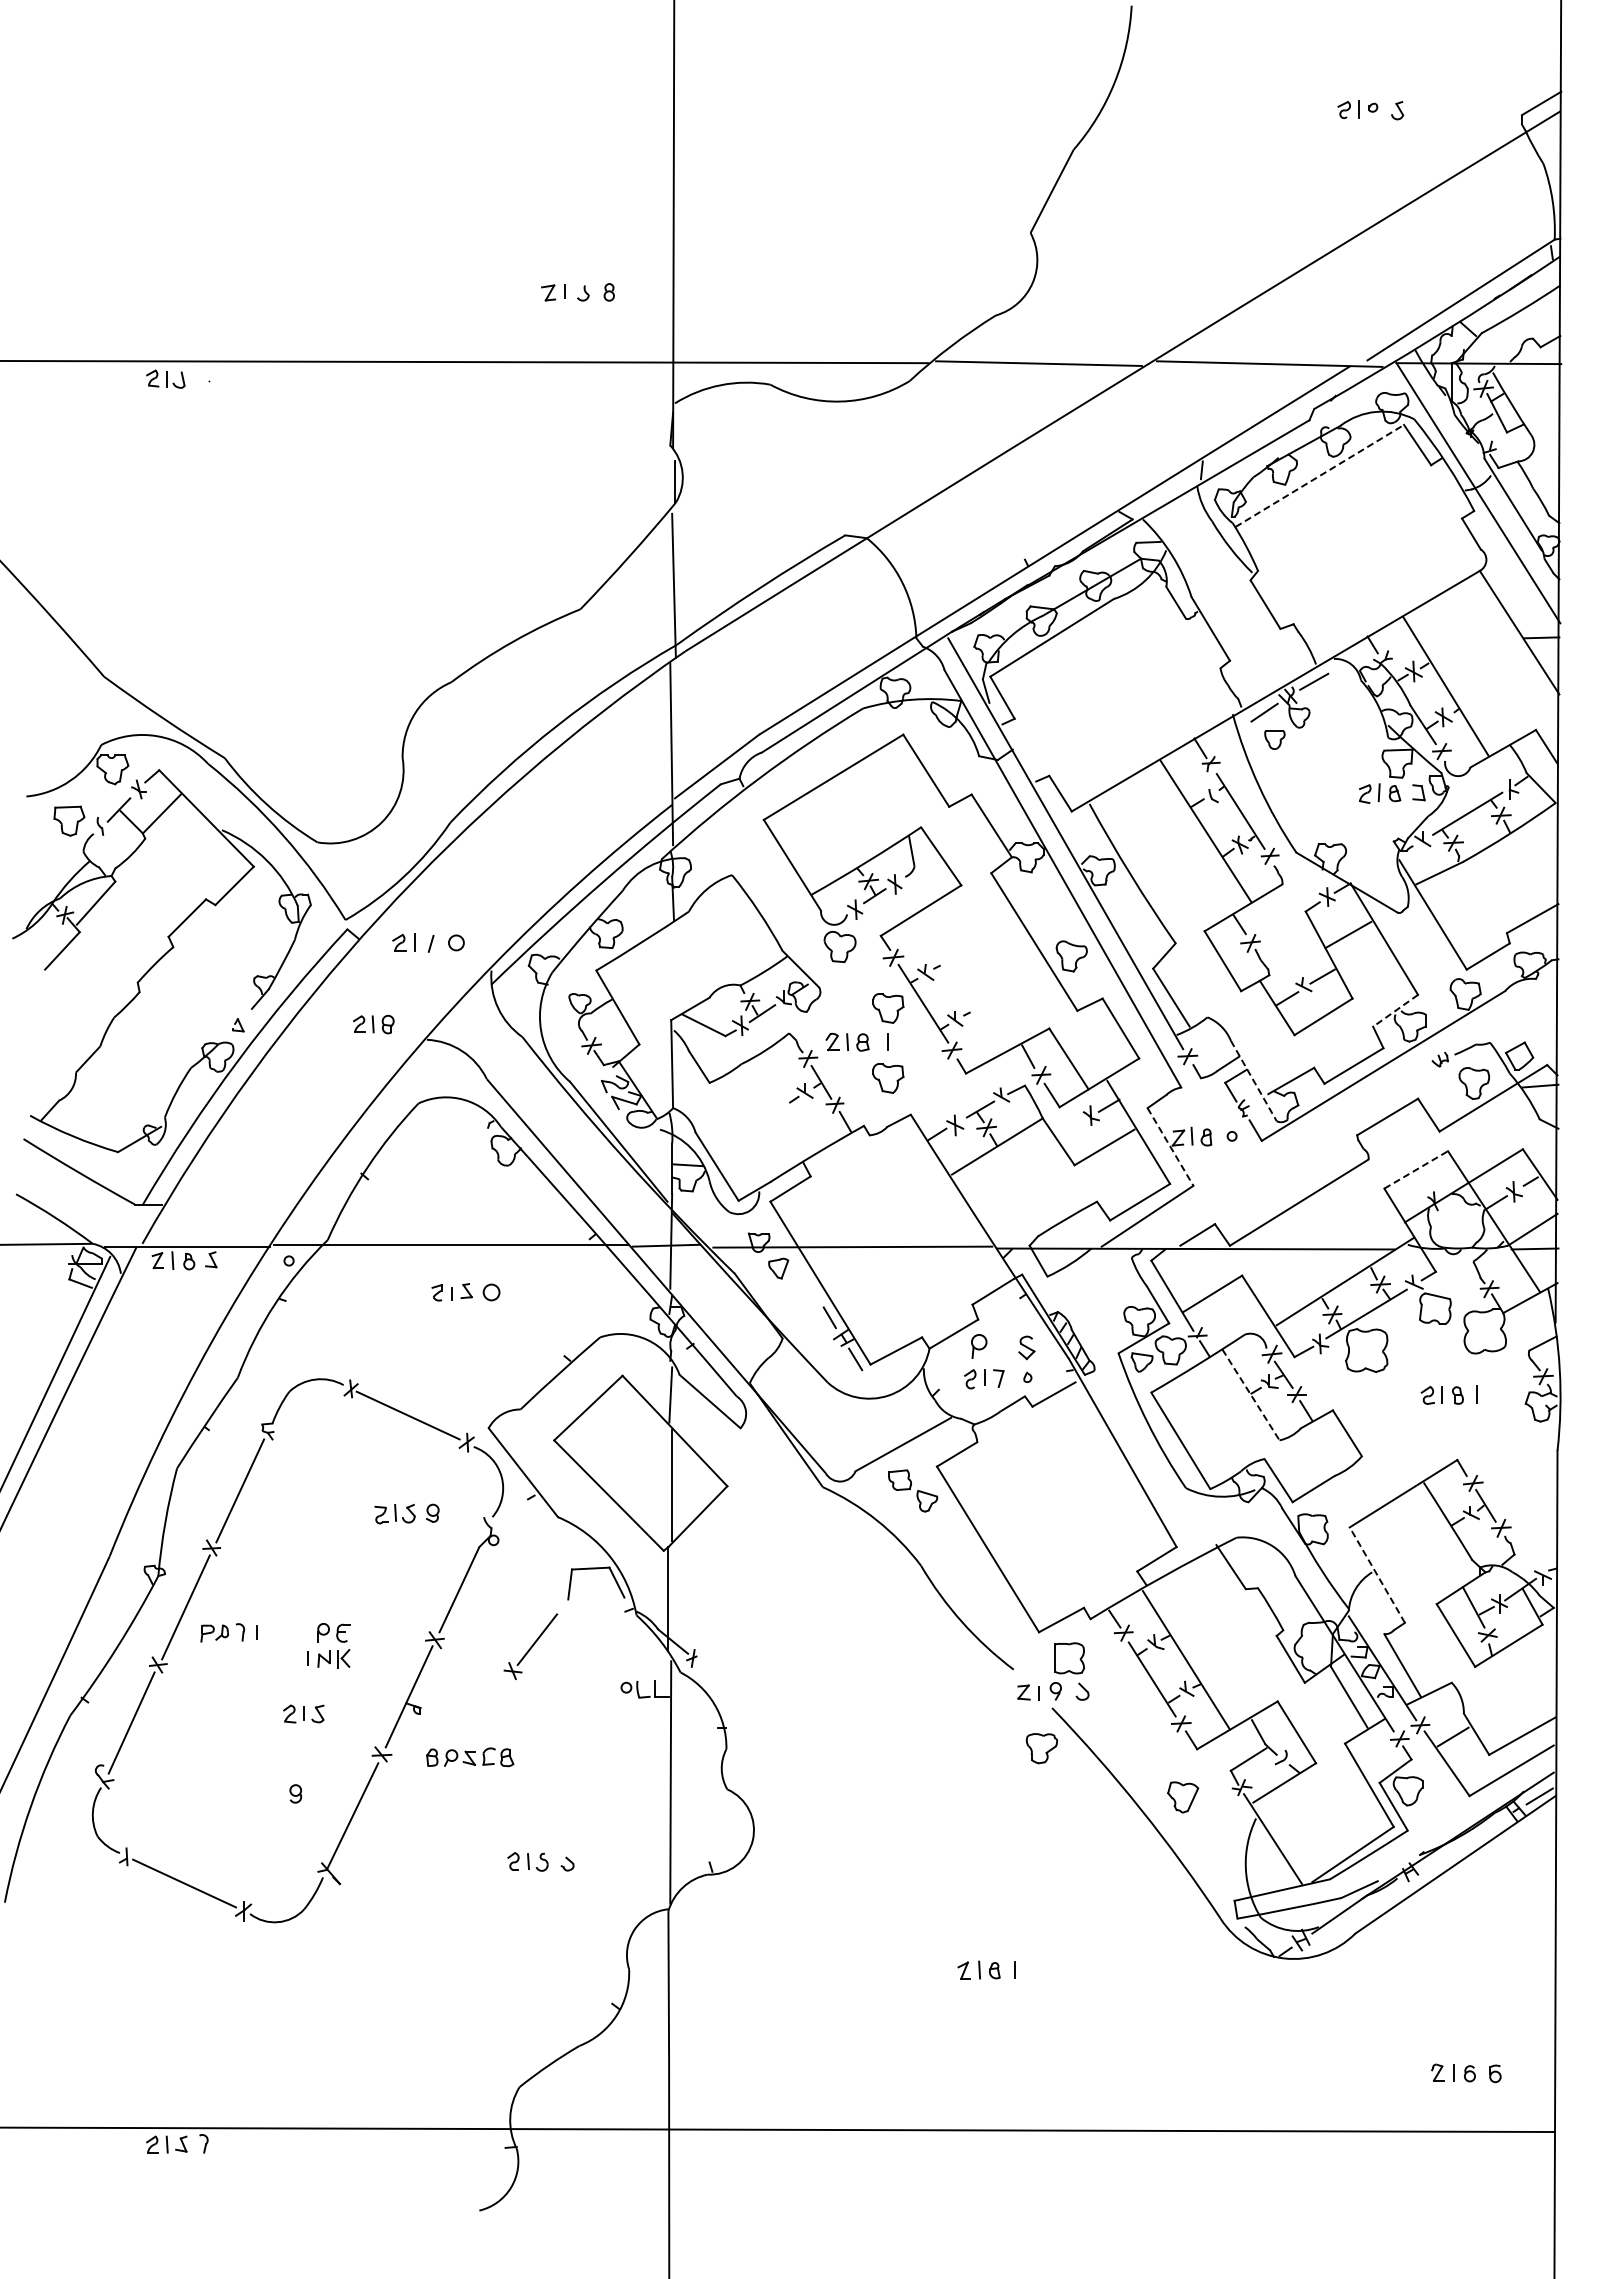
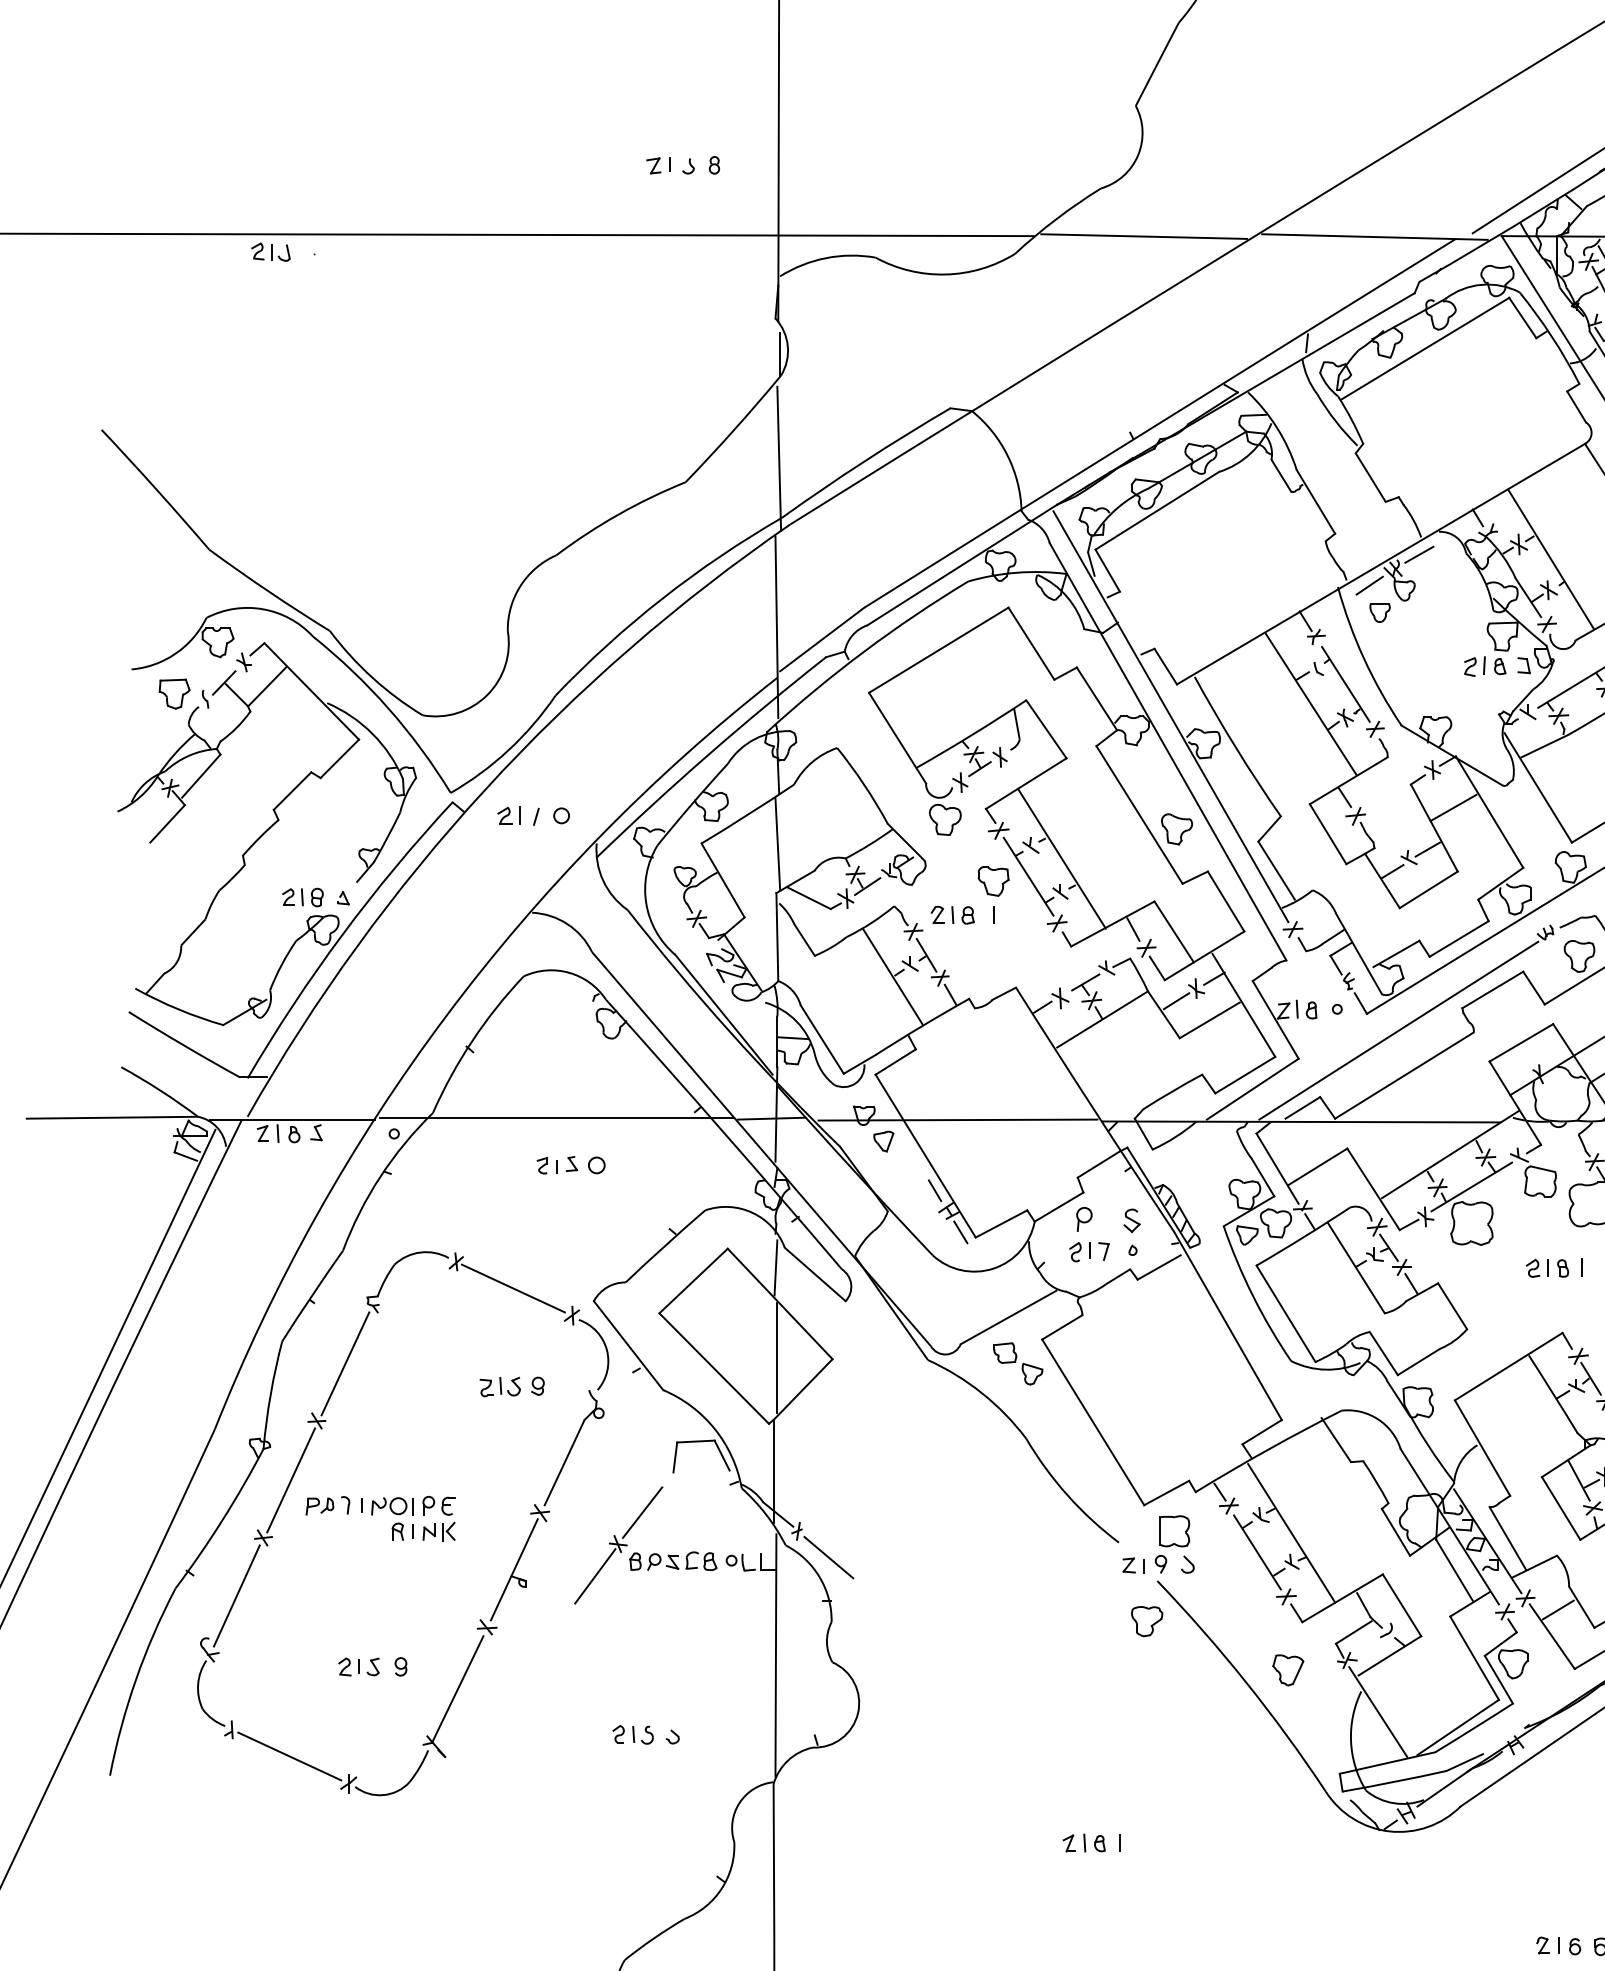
line: (1320, 475) -> (1425, 348), dashed -> solid
line: (672, 971) -> (777, 844), added
line: (956, 986) -> (1061, 859), added
line: (1395, 1010) -> (1500, 883), dashed -> solid
part: (373, 1024) -> (302, 897), moved
part: (888, 1078) -> (993, 951), removed
line: (1254, 1081) -> (1359, 954), dashed -> solid
line: (787, 1103) -> (892, 976), added
line: (1070, 1128) -> (1175, 1001), added
line: (1170, 1147) -> (1275, 1020), dashed -> solid
line: (1293, 1157) -> (1398, 1030), added
line: (1416, 1169) -> (1521, 1042), dashed -> solid
line: (1251, 1394) -> (1356, 1267), dashed -> solid
line: (1377, 1574) -> (1482, 1447), dashed -> solid
part: (287, 1645) -> (392, 1518), added
line: (723, 1684) -> (828, 1557), added
line: (490, 1703) -> (595, 1576), added
part: (303, 1713) -> (358, 1666), moved
part: (470, 1757) -> (673, 1561), moved

